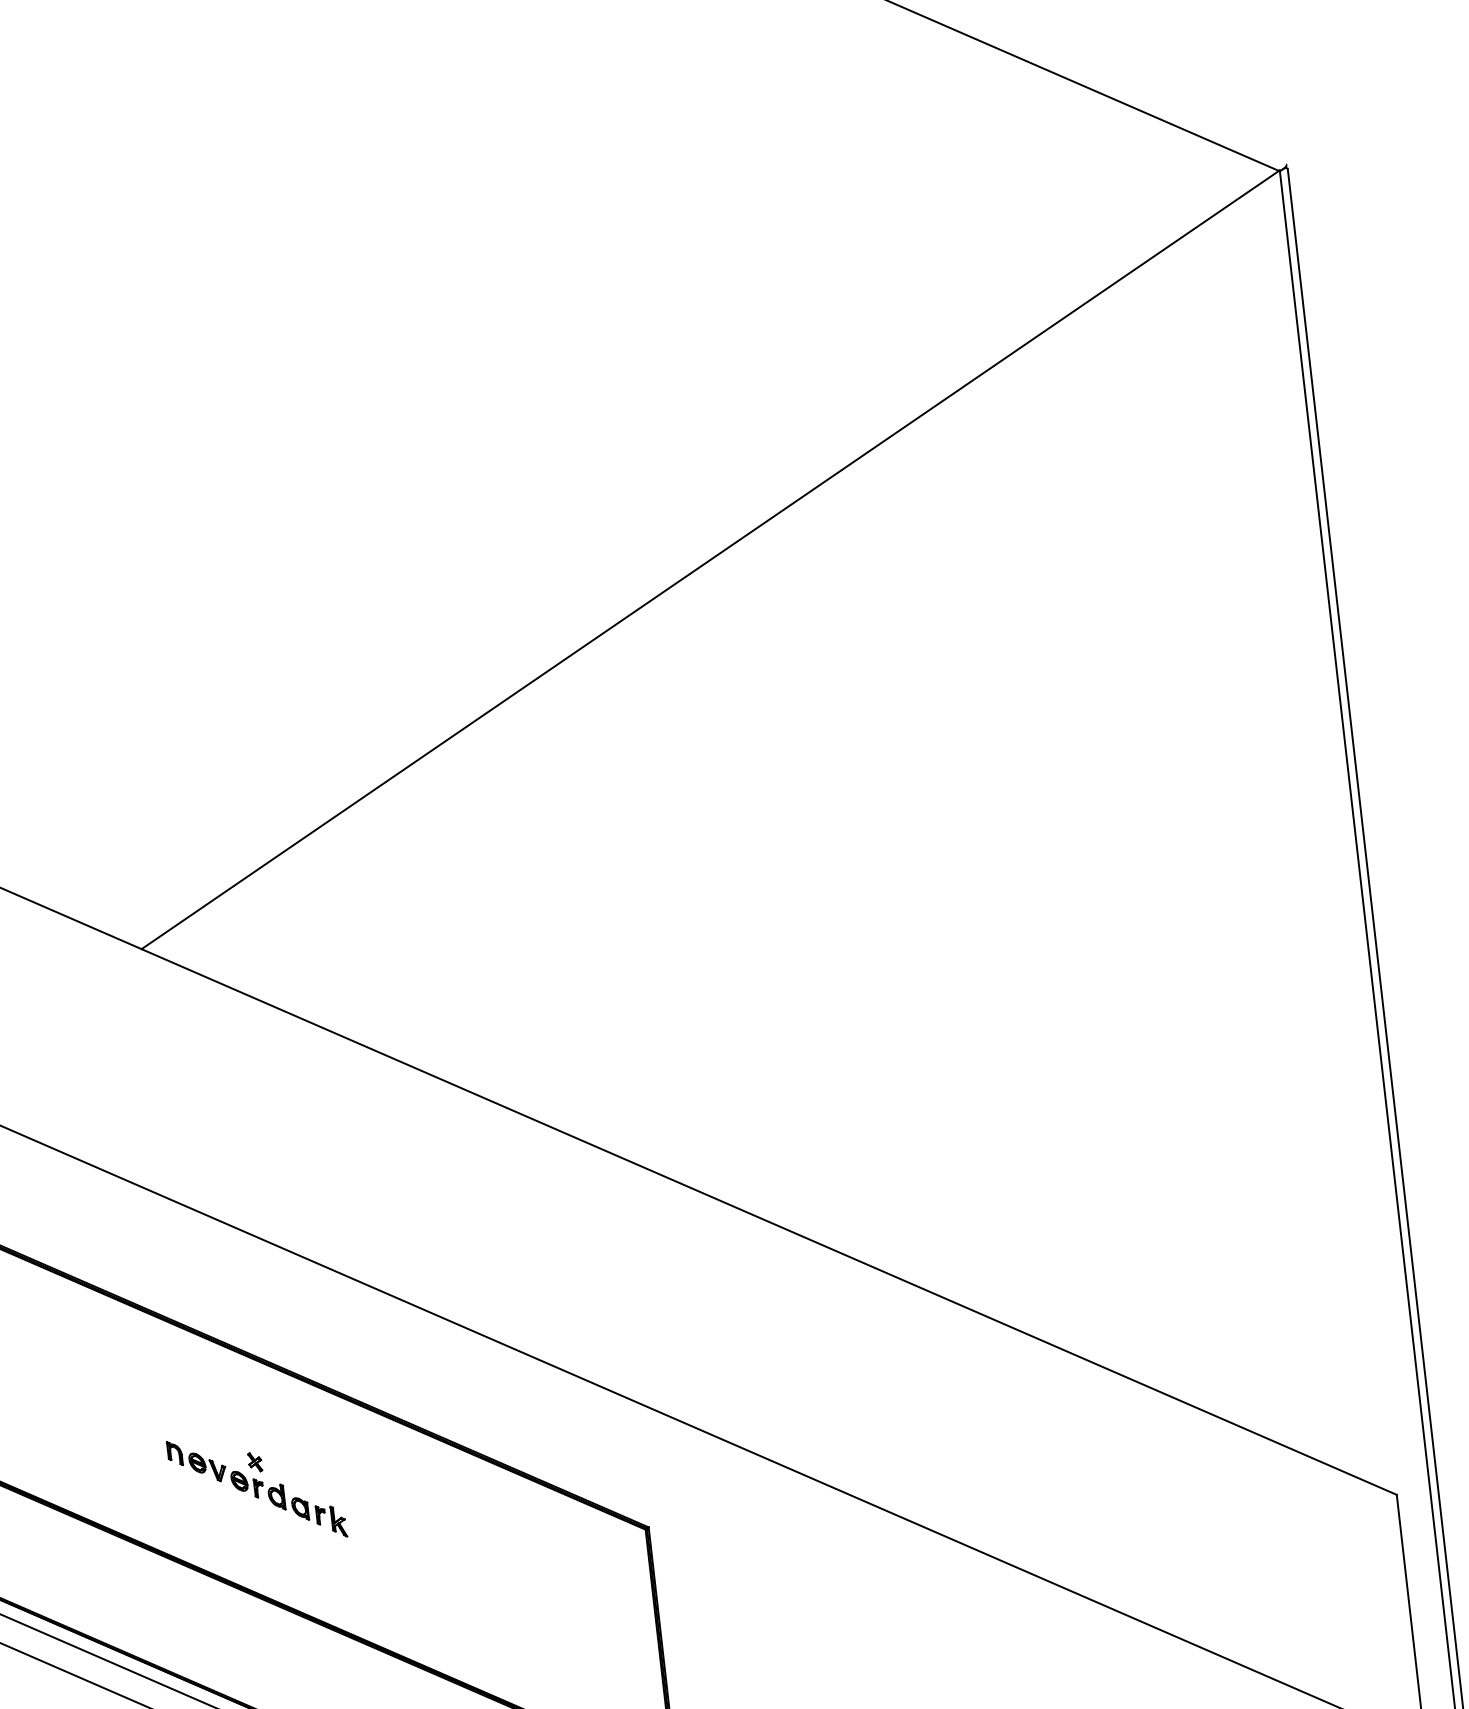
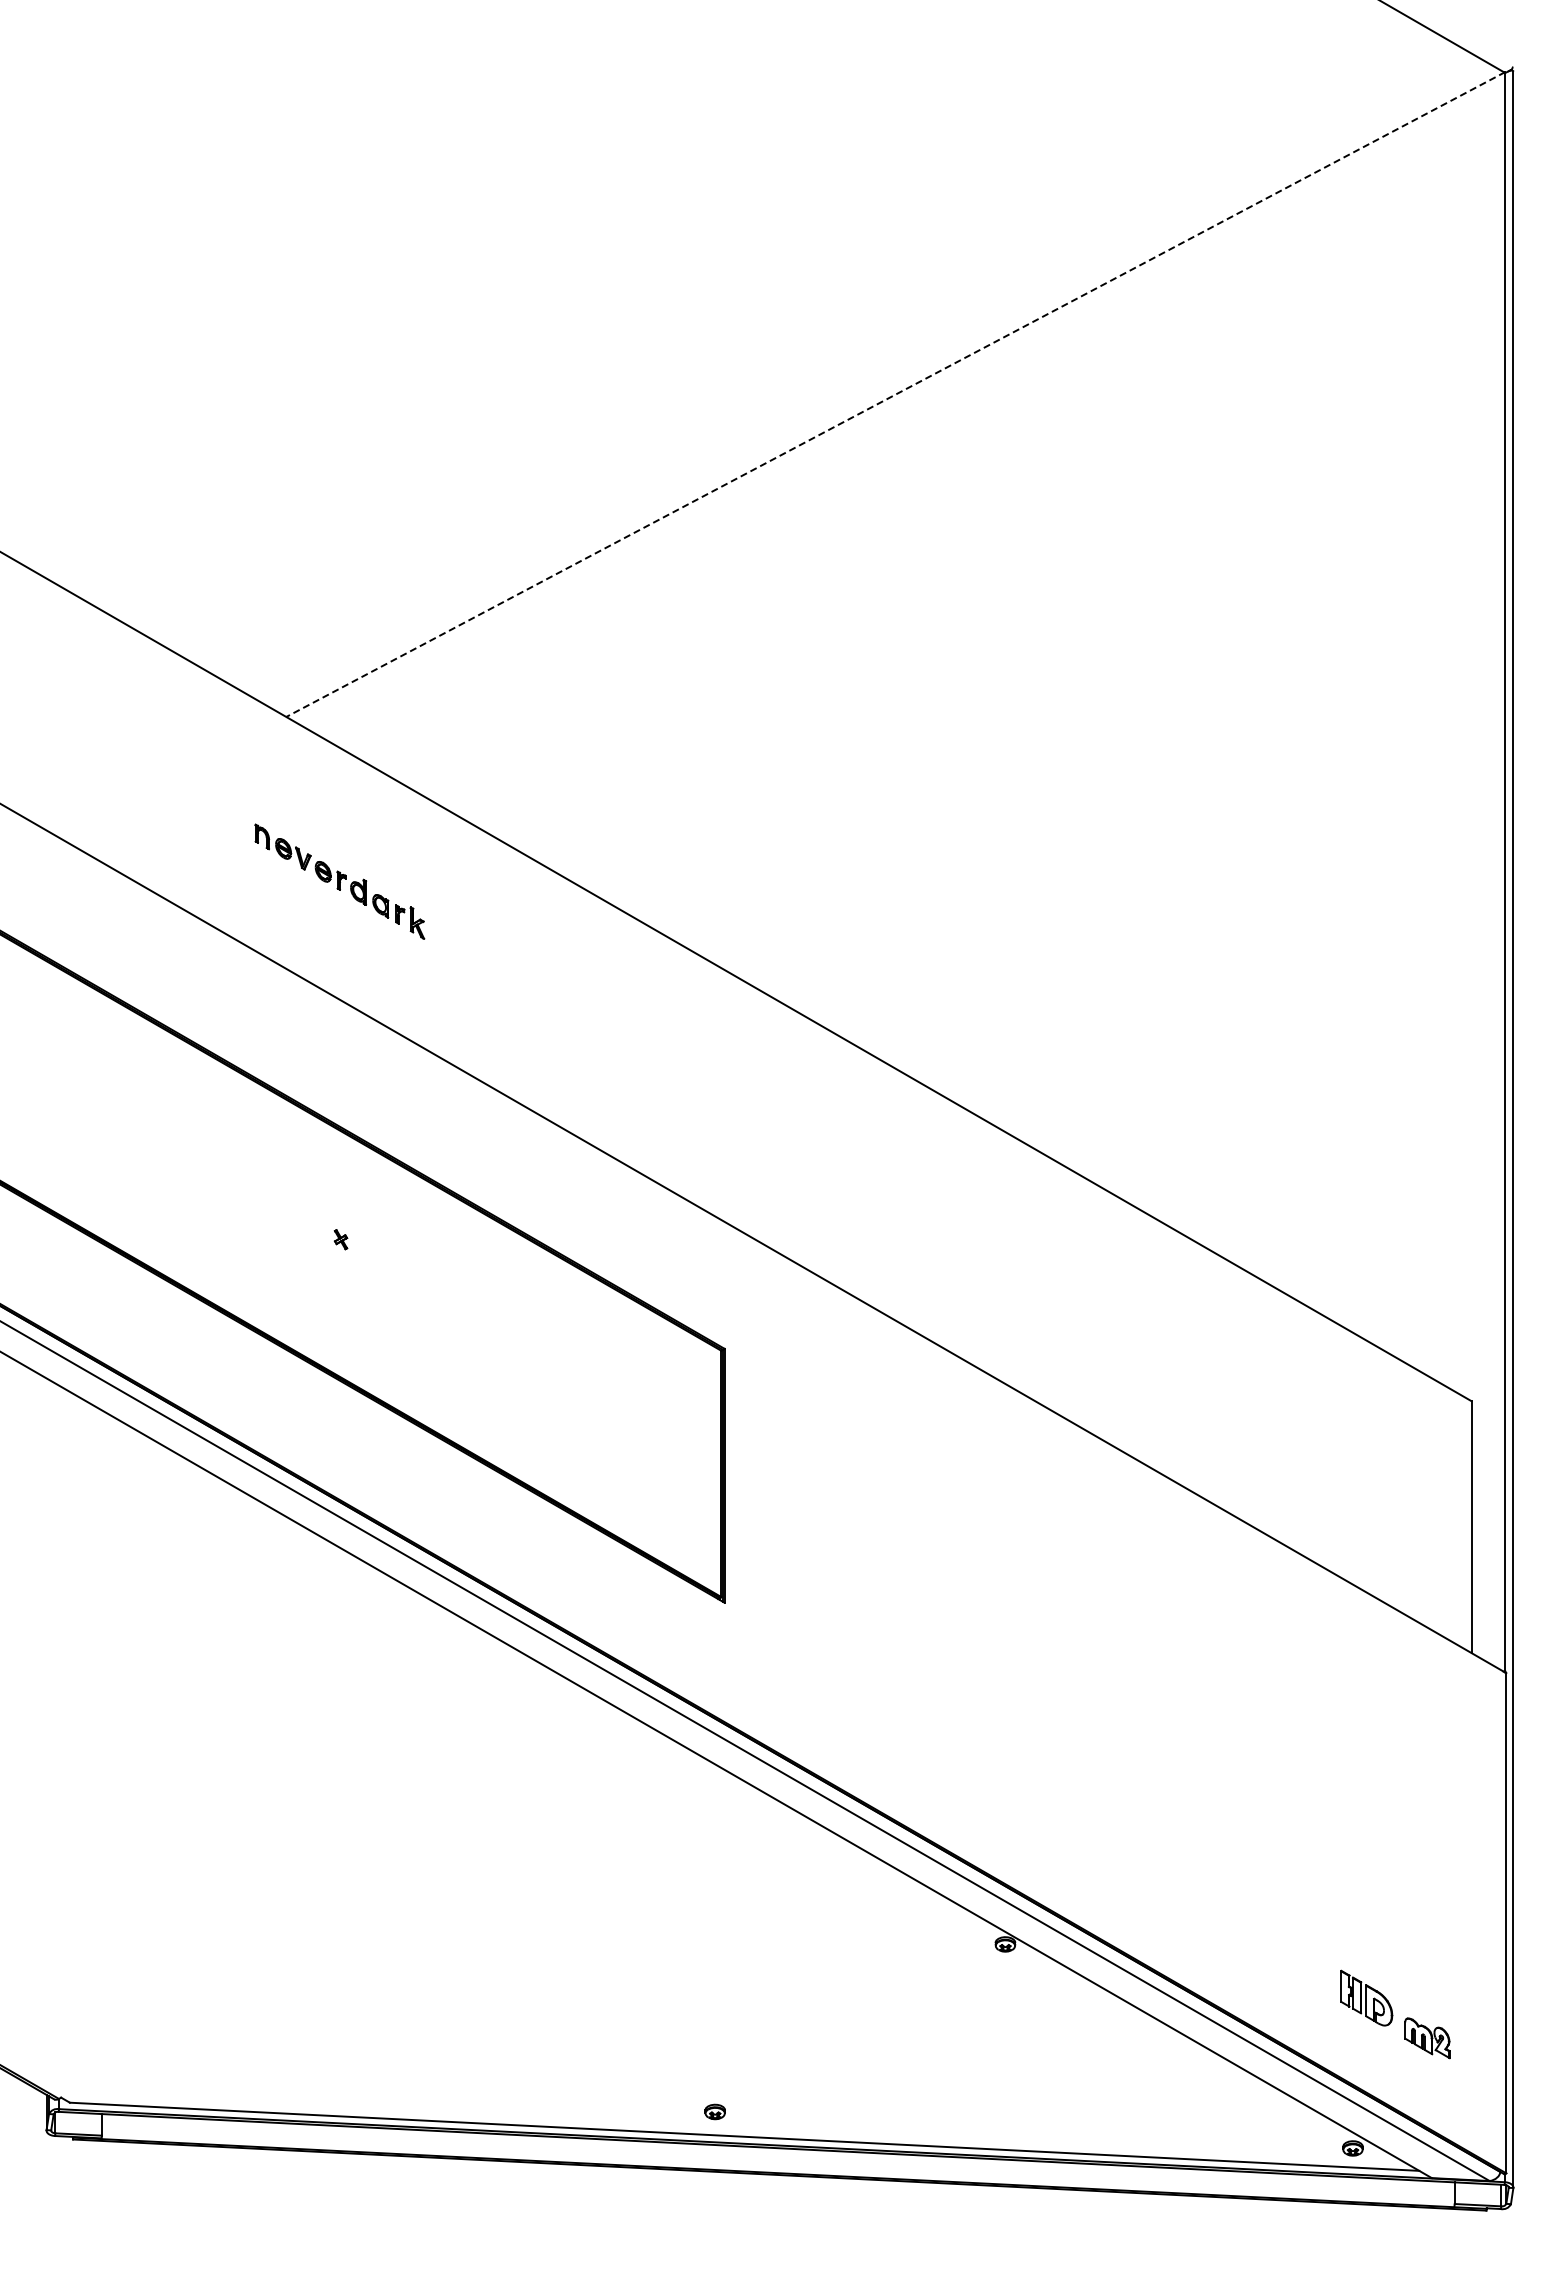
line: (710, 559) -> (895, 394), solid -> dashed
part: (256, 1489) -> (339, 881), moved

